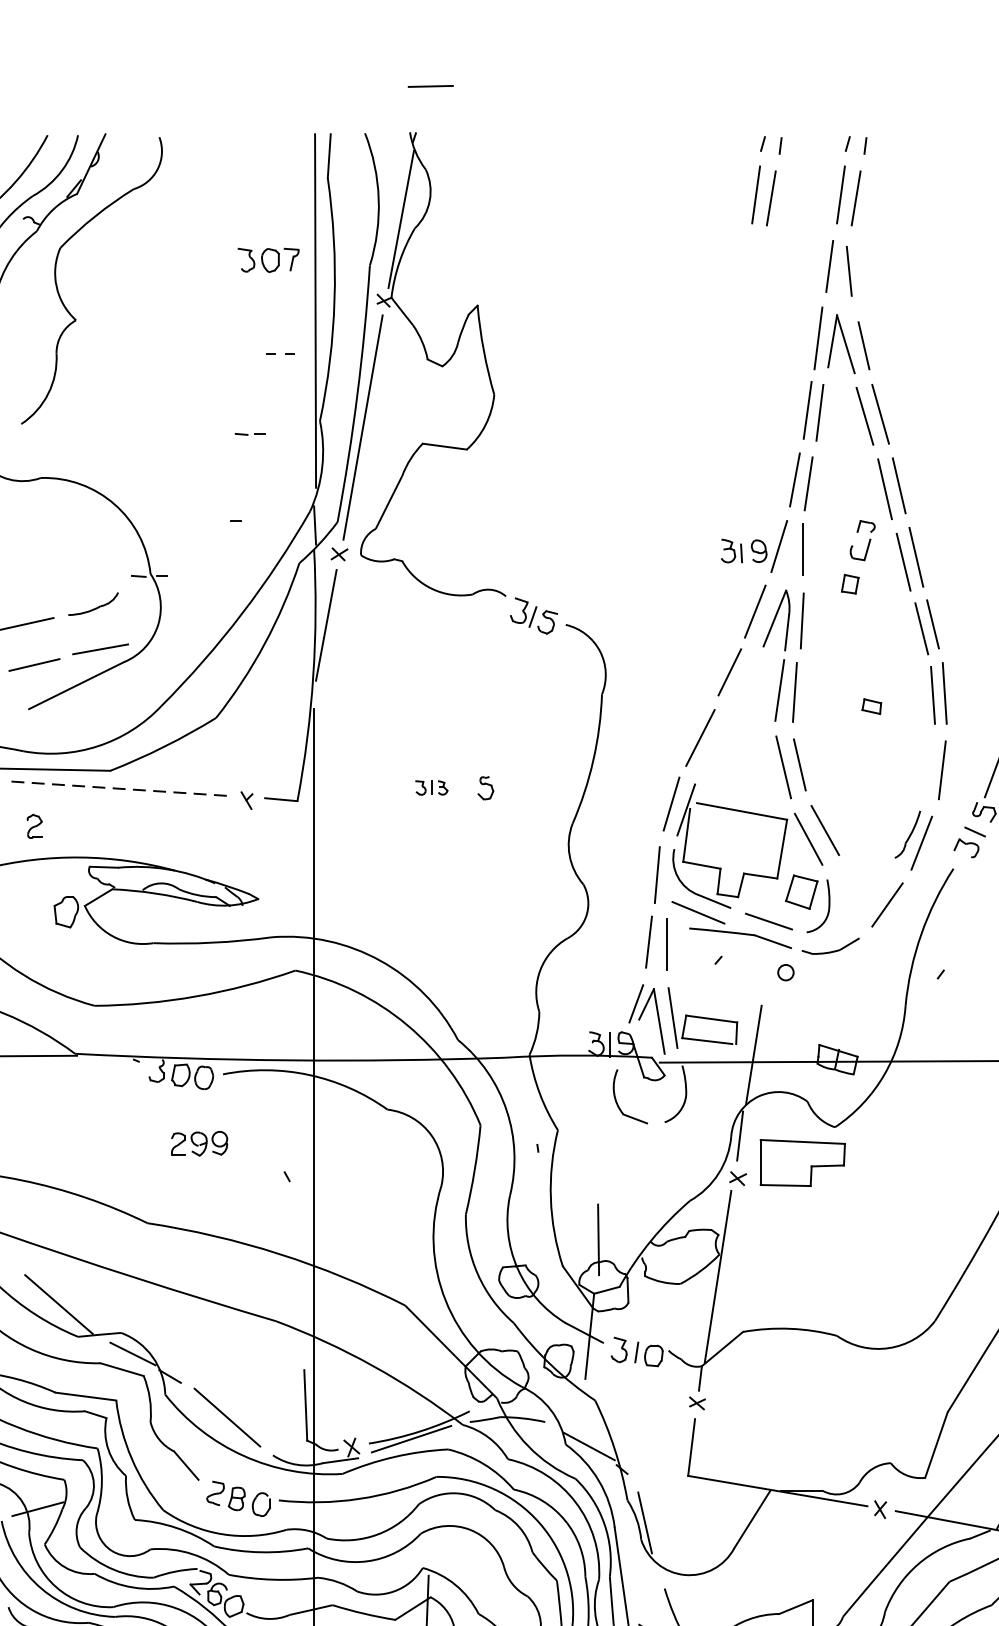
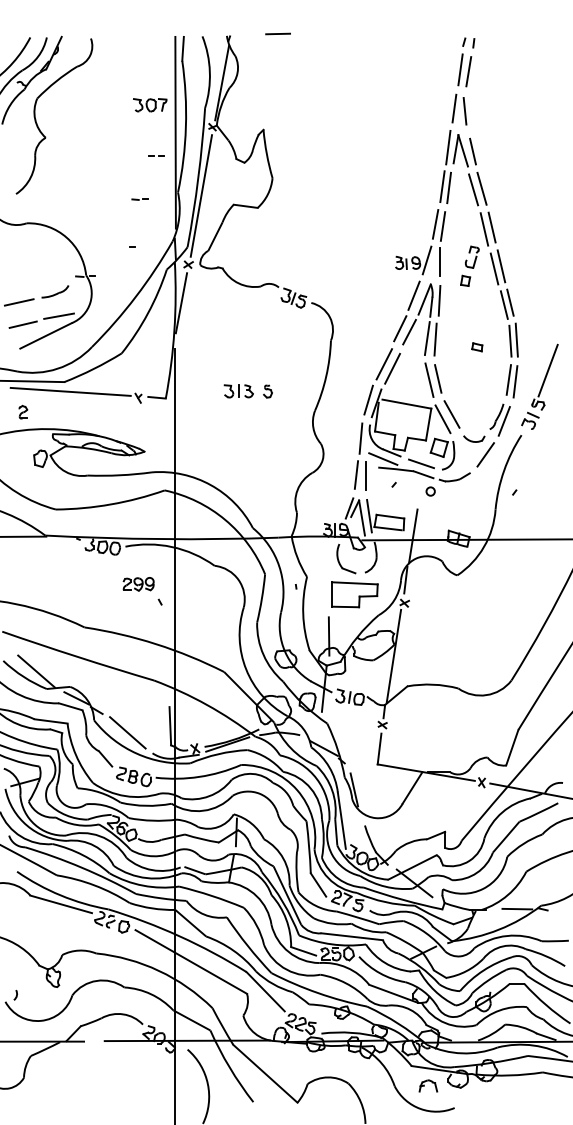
line: (429, 85) -> (277, 33), moved
part: (767, 181) -> (420, 62), removed
line: (746, 677) -> (409, 331), added
line: (715, 745) -> (392, 368), added
line: (929, 766) -> (508, 379), added
line: (123, 788) -> (71, 391), dashed -> solid
part: (431, 788) -> (238, 391), size x1.67
part: (866, 874) -> (474, 438), added
part: (199, 1144) -> (138, 584), moved
part: (802, 1162) -> (354, 594), moved

